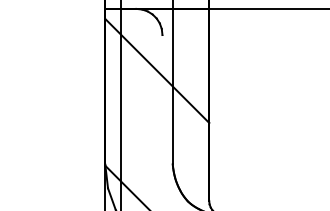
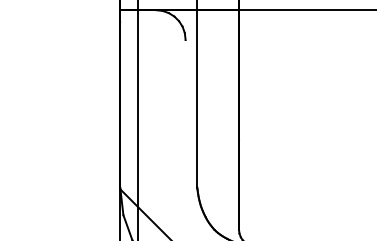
line: (157, 70) -> (179, 80), removed

